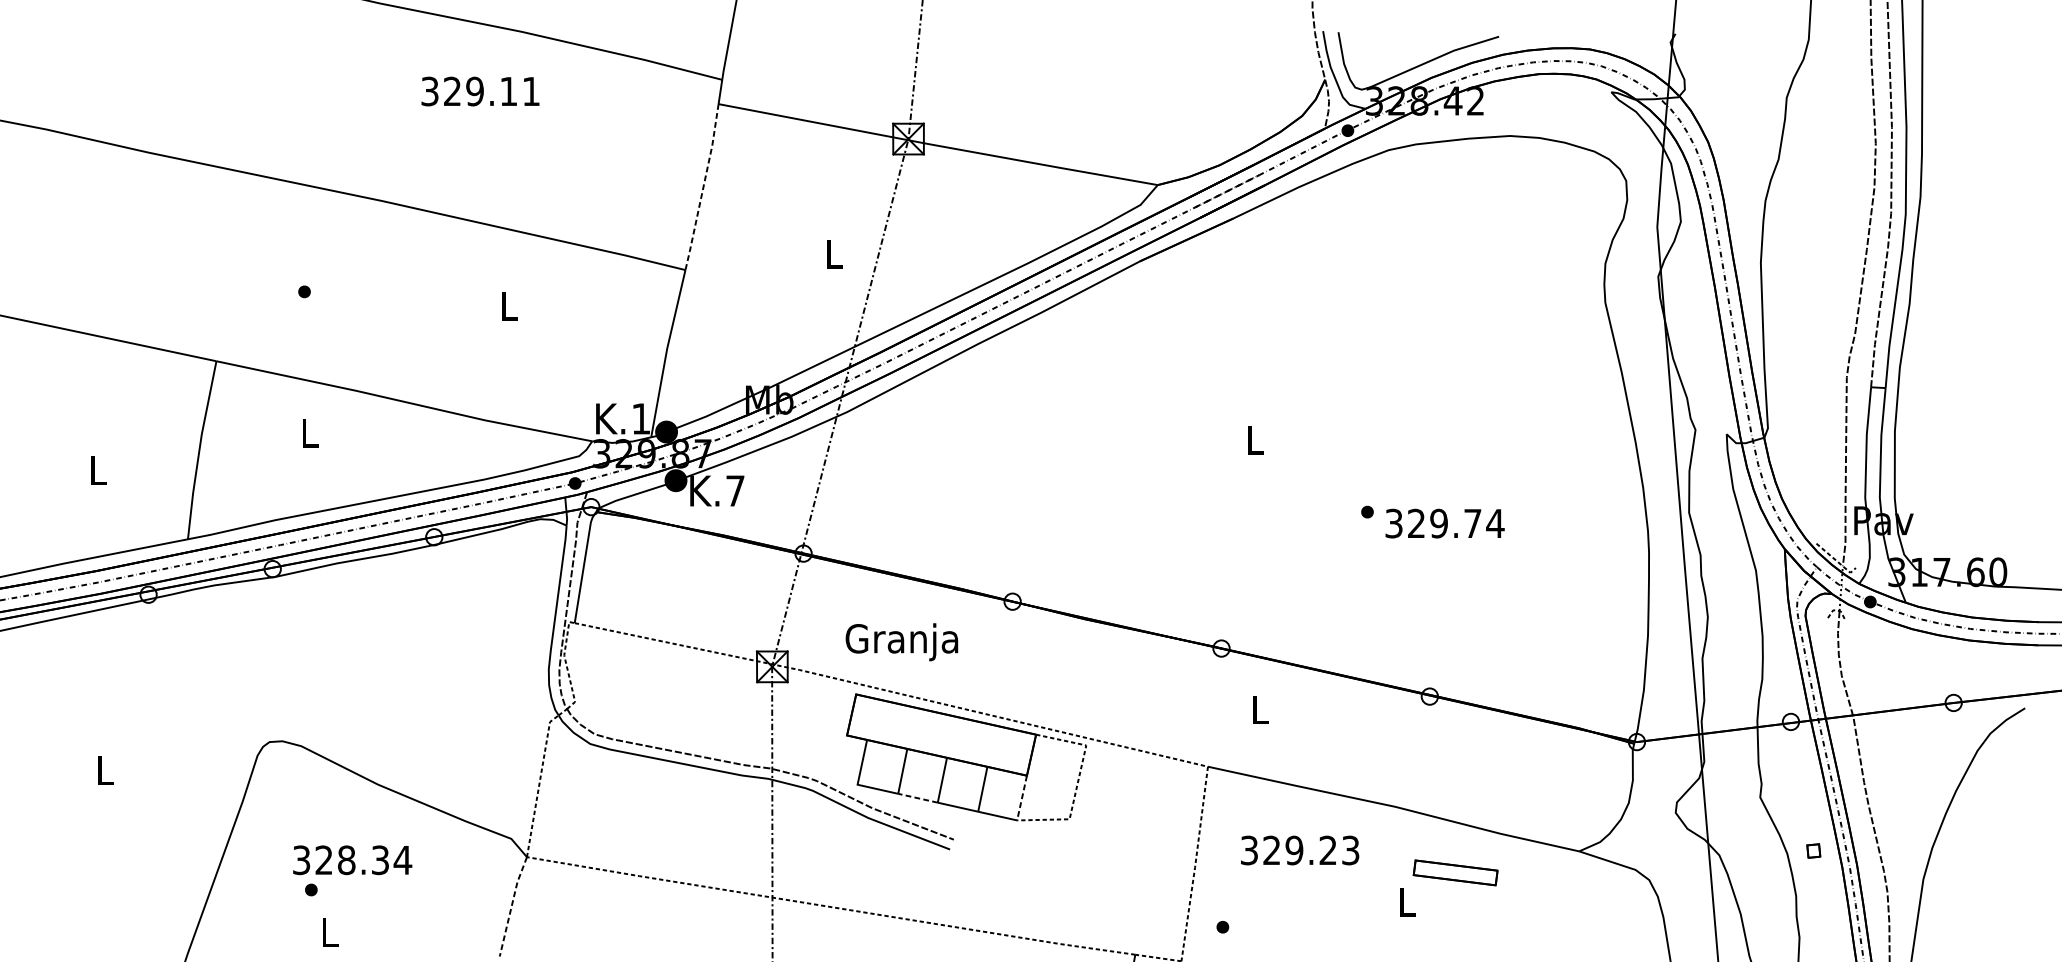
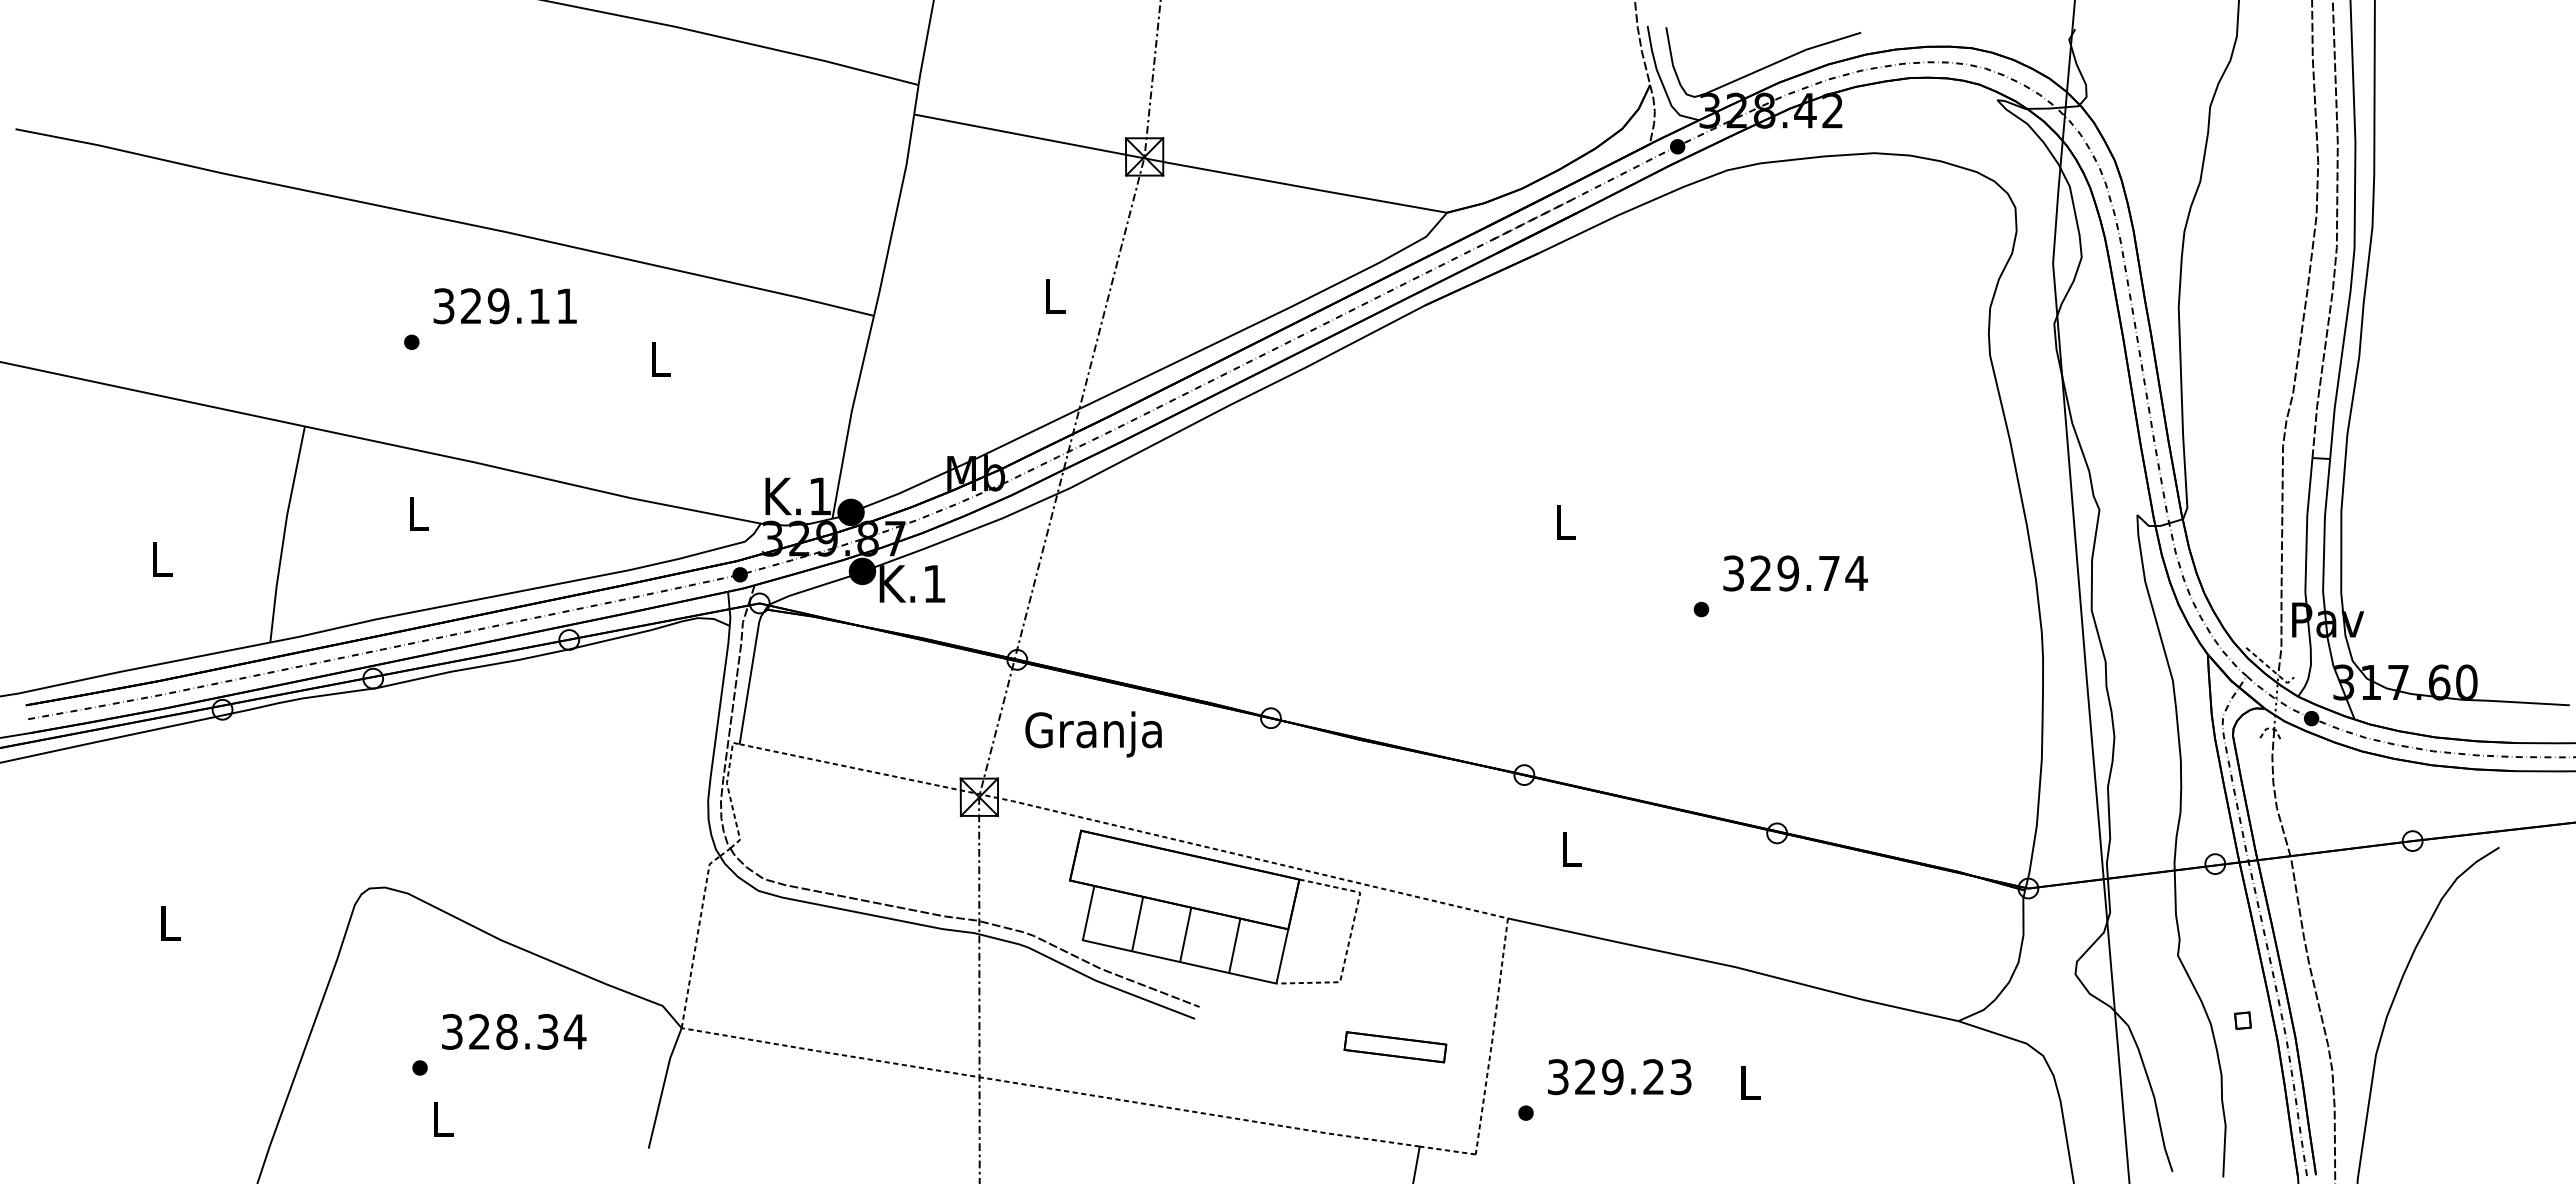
text: (479, 91) -> (504, 306), moved
line: (703, 188) -> (895, 216), dashed -> solid
text: (735, 490) -> (934, 583), K.7 -> K.1
text: (1444, 523) -> (1795, 573), moved
text: (901, 642) -> (1093, 734), moved
line: (918, 798) -> (1156, 956), dashed -> solid
line: (1022, 798) -> (1282, 956), dashed -> solid
text: (1299, 850) -> (1619, 1077), moved
text: (352, 859) -> (514, 1031), moved
part: (1455, 873) -> (1395, 1047), moved
line: (511, 906) -> (663, 1087), dashed -> solid

